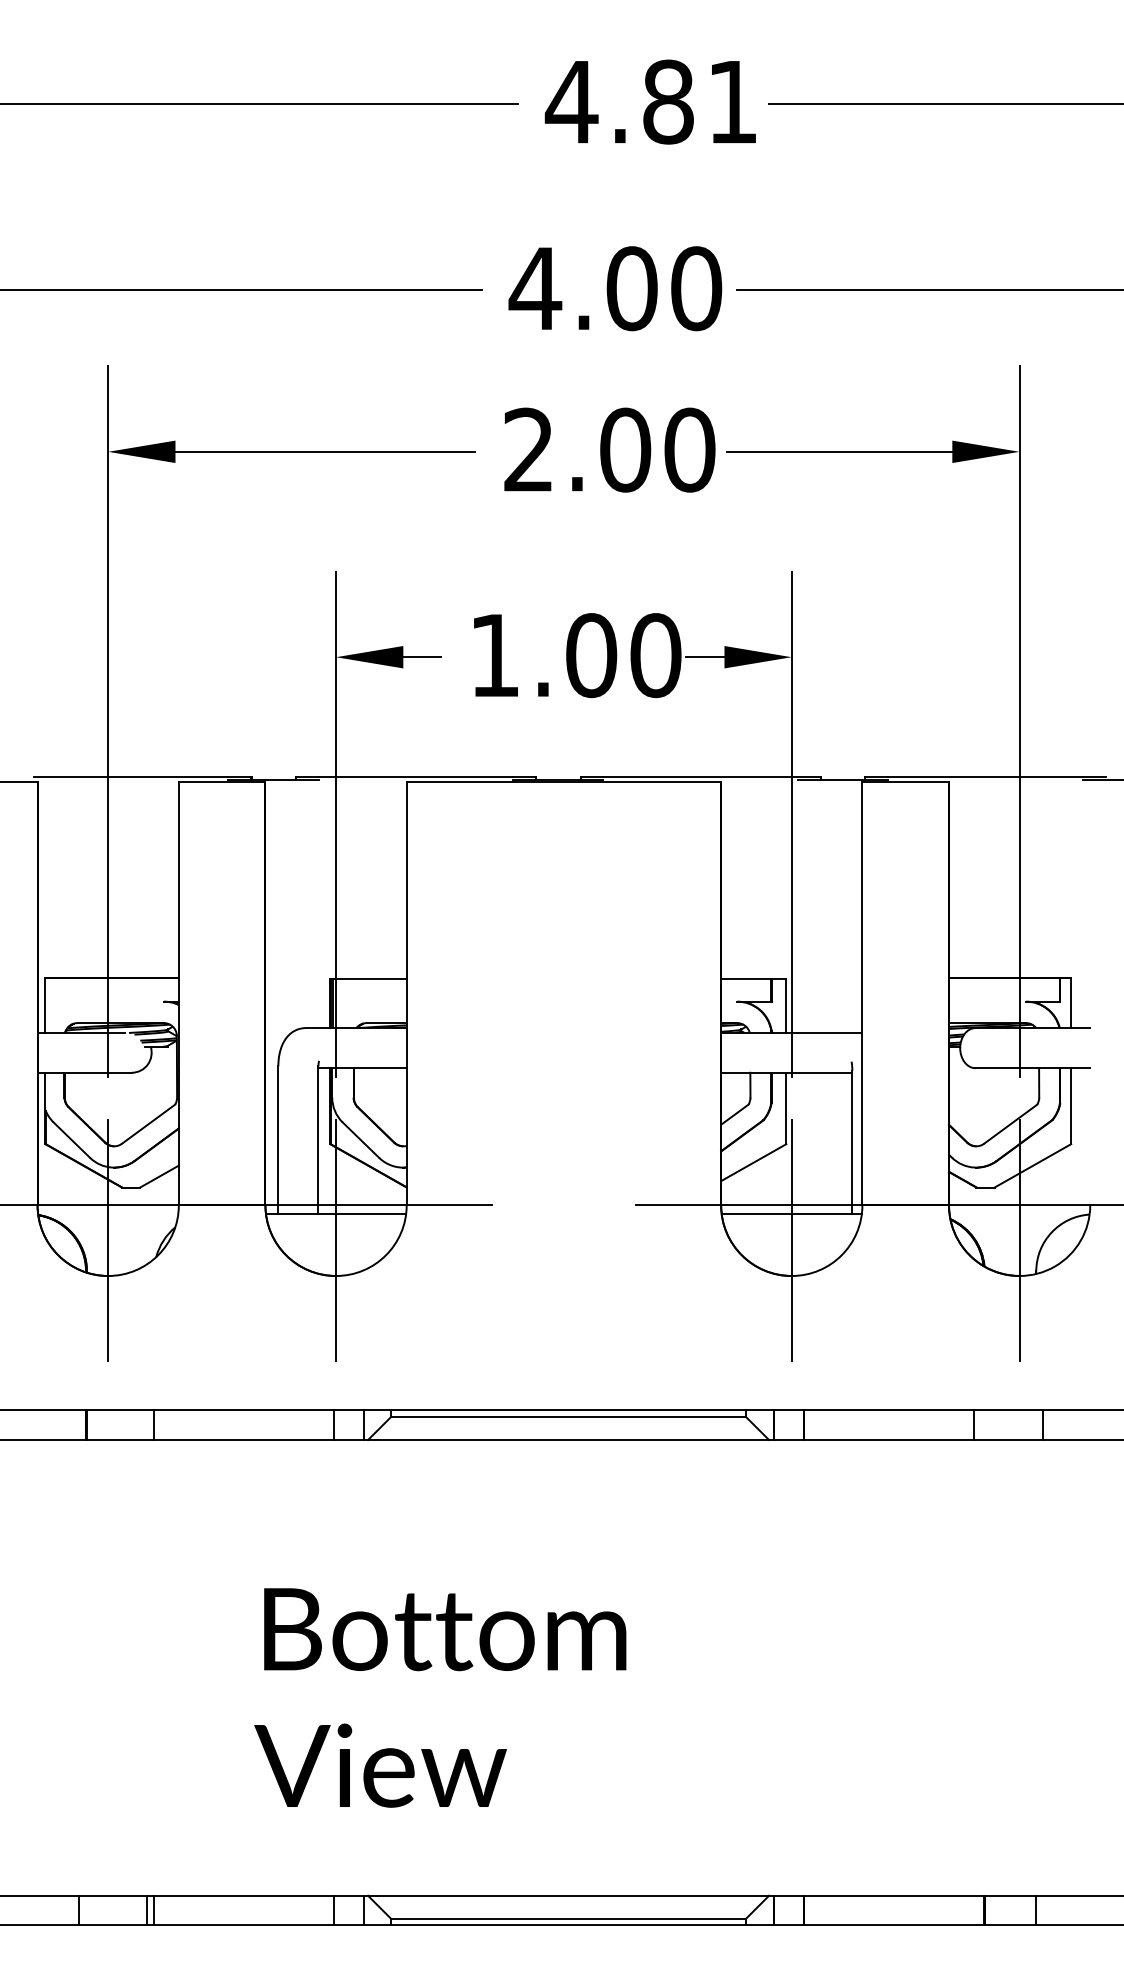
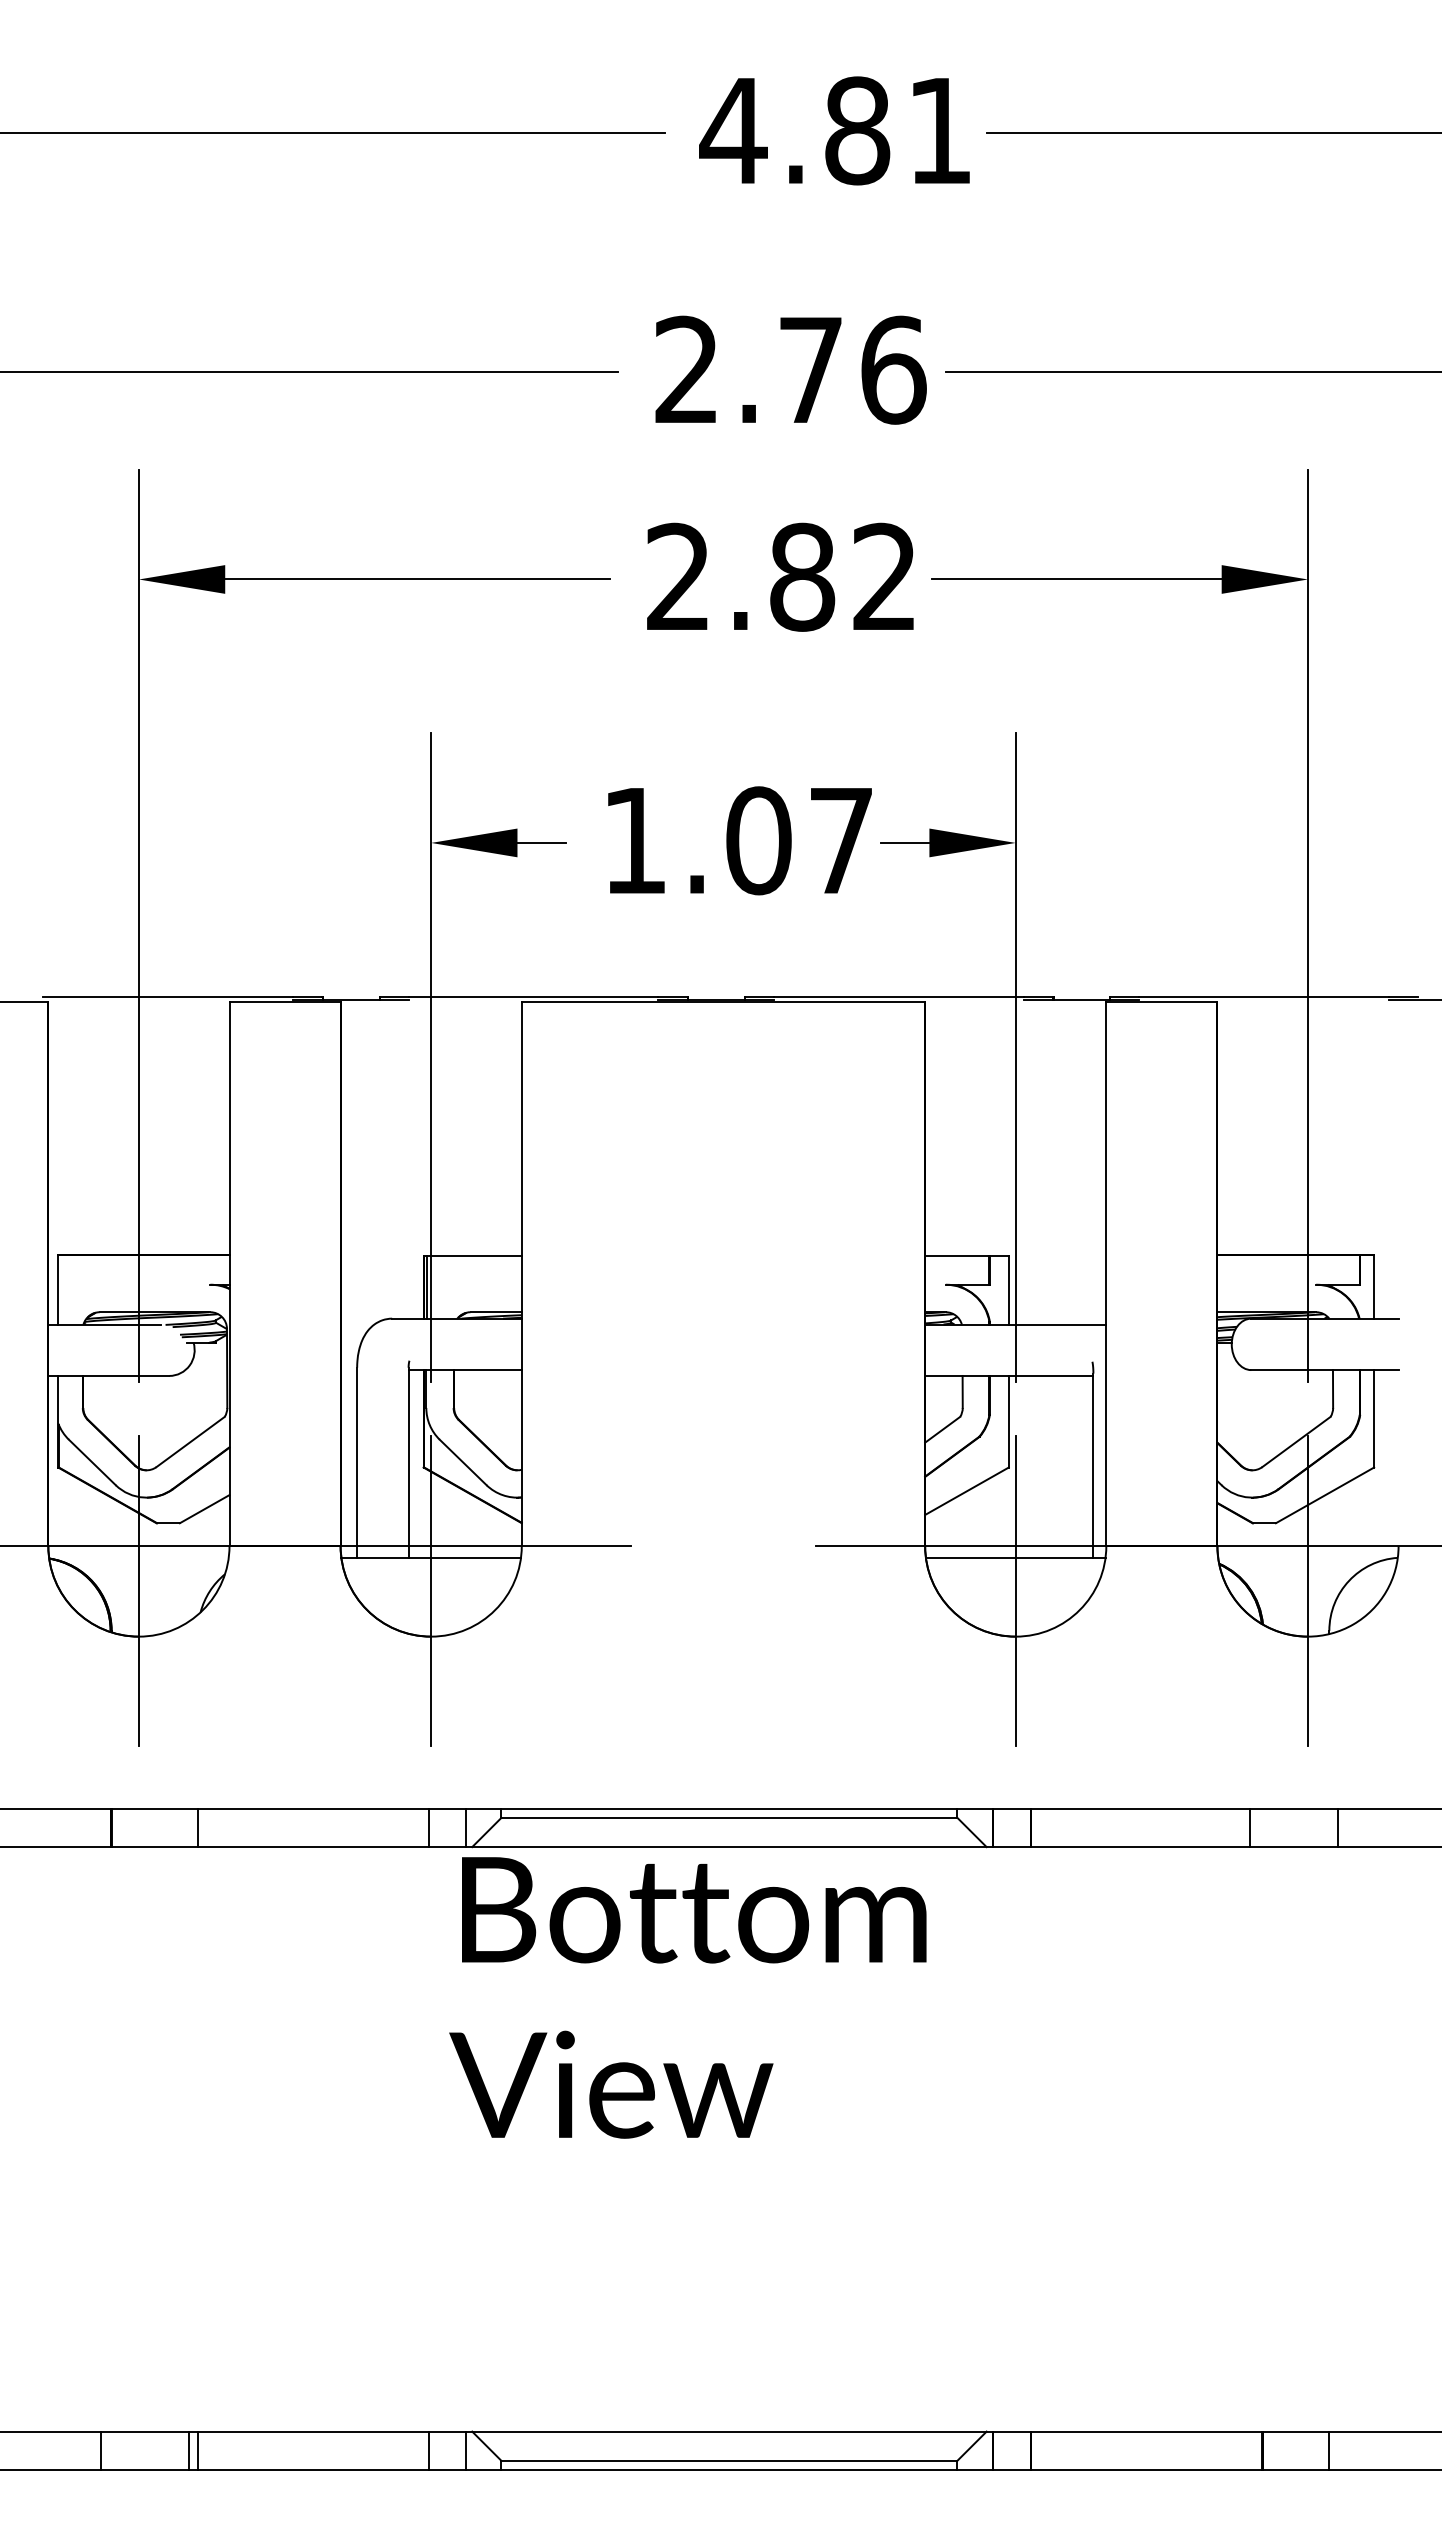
text: (615, 288) -> (789, 369), 4.00 -> 2.76
text: (657, 449) -> (843, 576), 2.00 -> 2.82
text: (655, 655) -> (841, 840), 1.00 -> 1.07
text: (439, 1697) -> (687, 1997), moved

